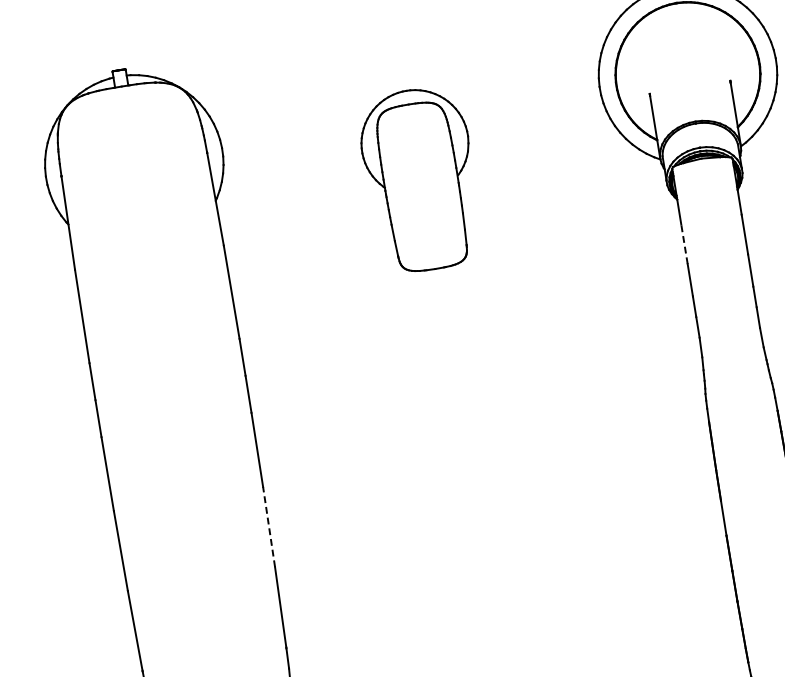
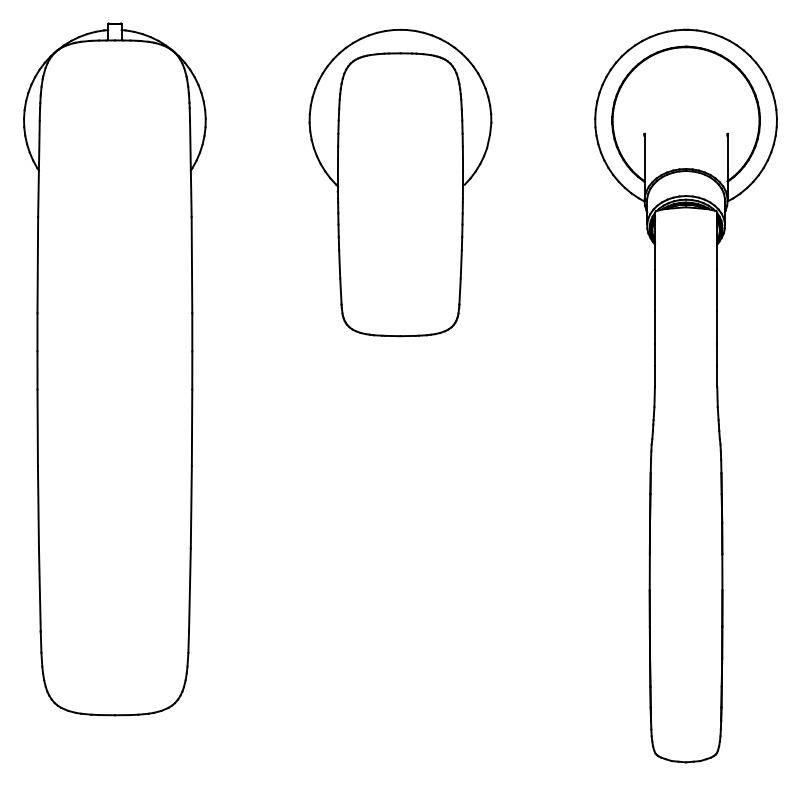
part: (420, 179) -> (400, 182), size x1.67
line: (684, 244) -> (654, 290), dashed -> solid
line: (269, 526) -> (191, 506), dashed -> solid

